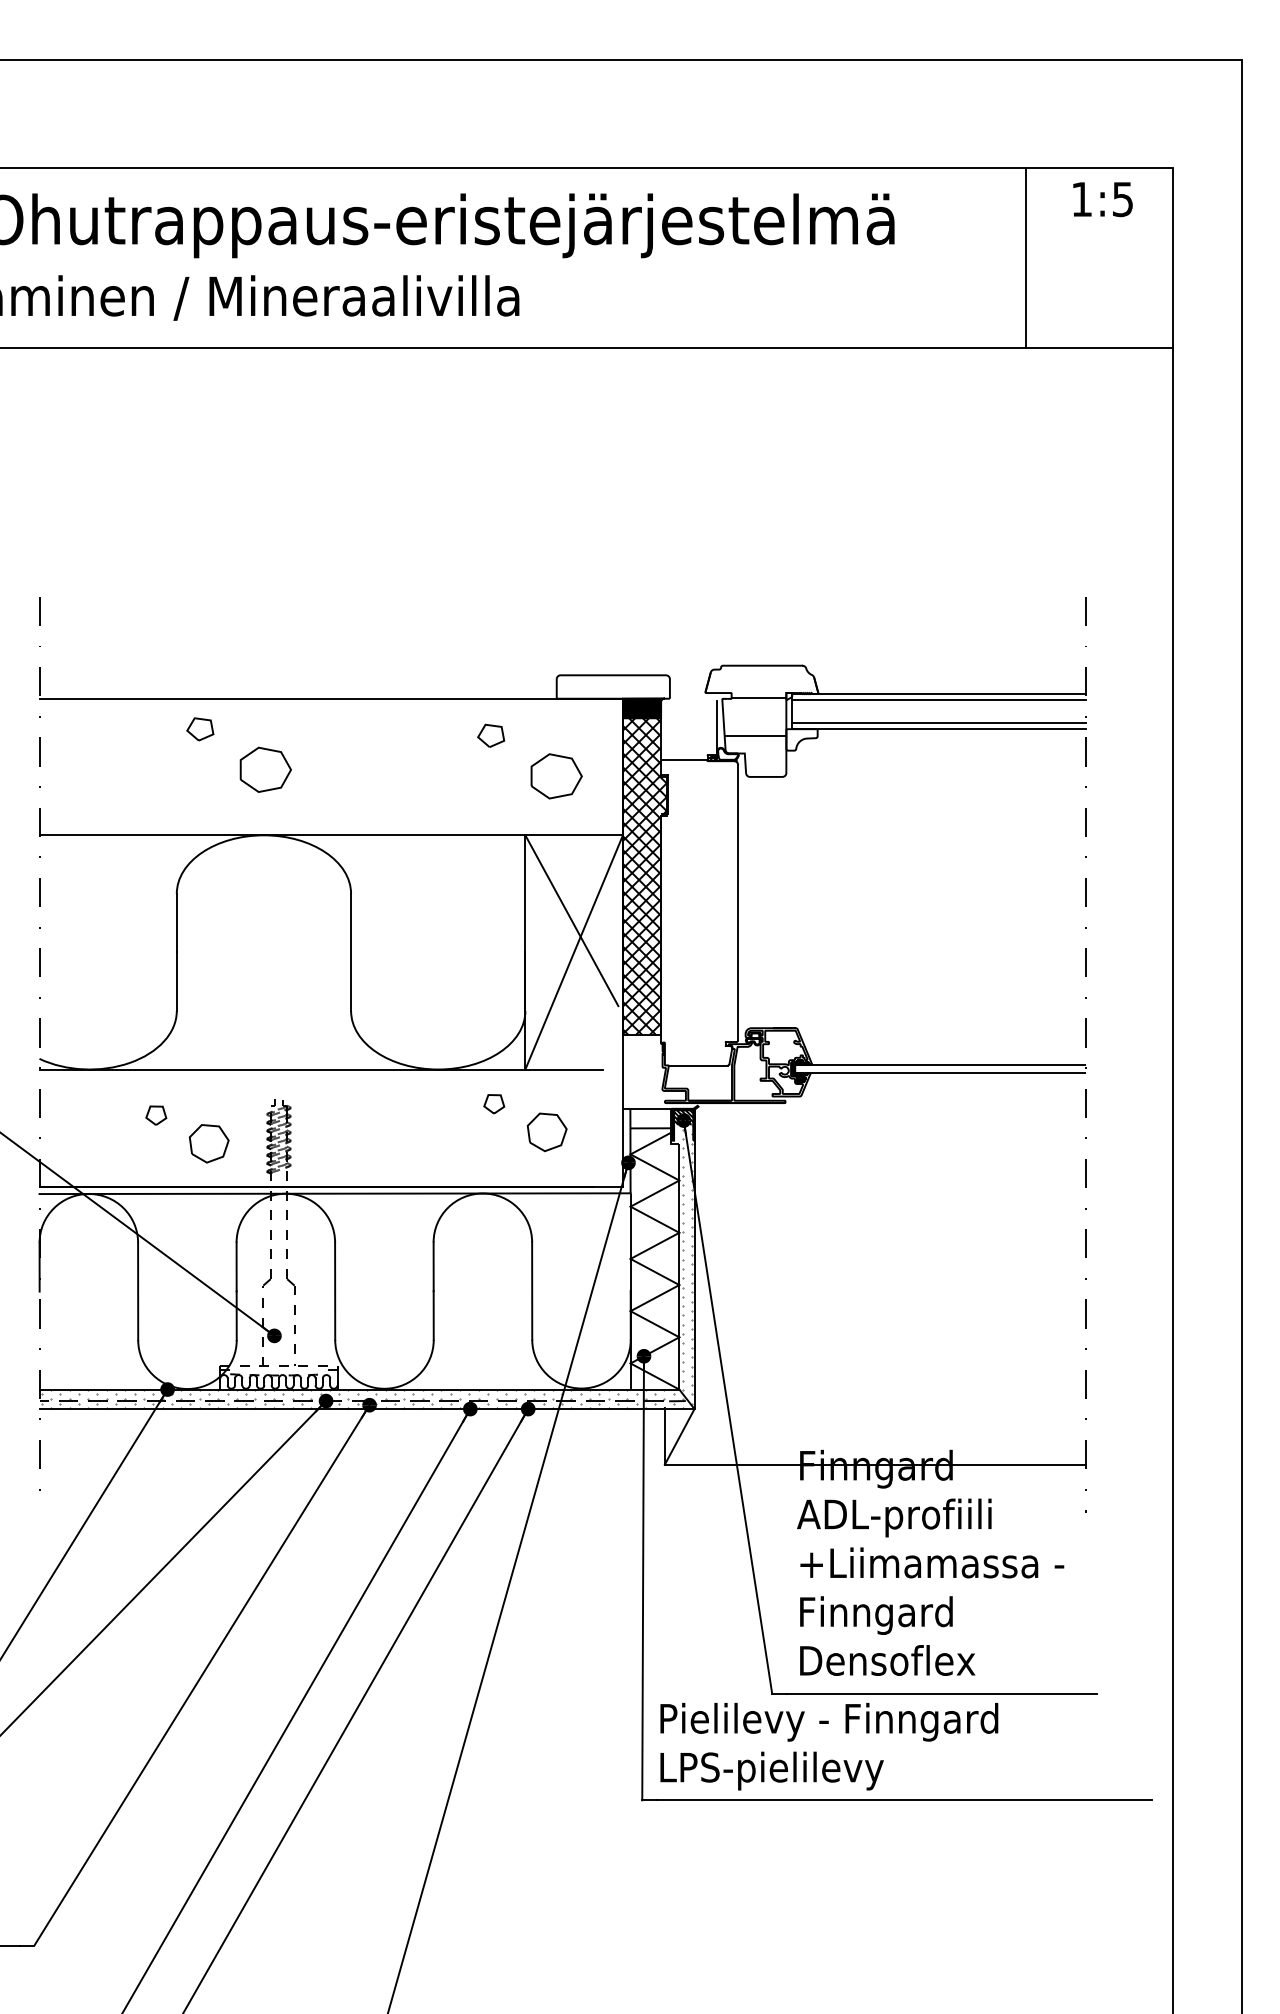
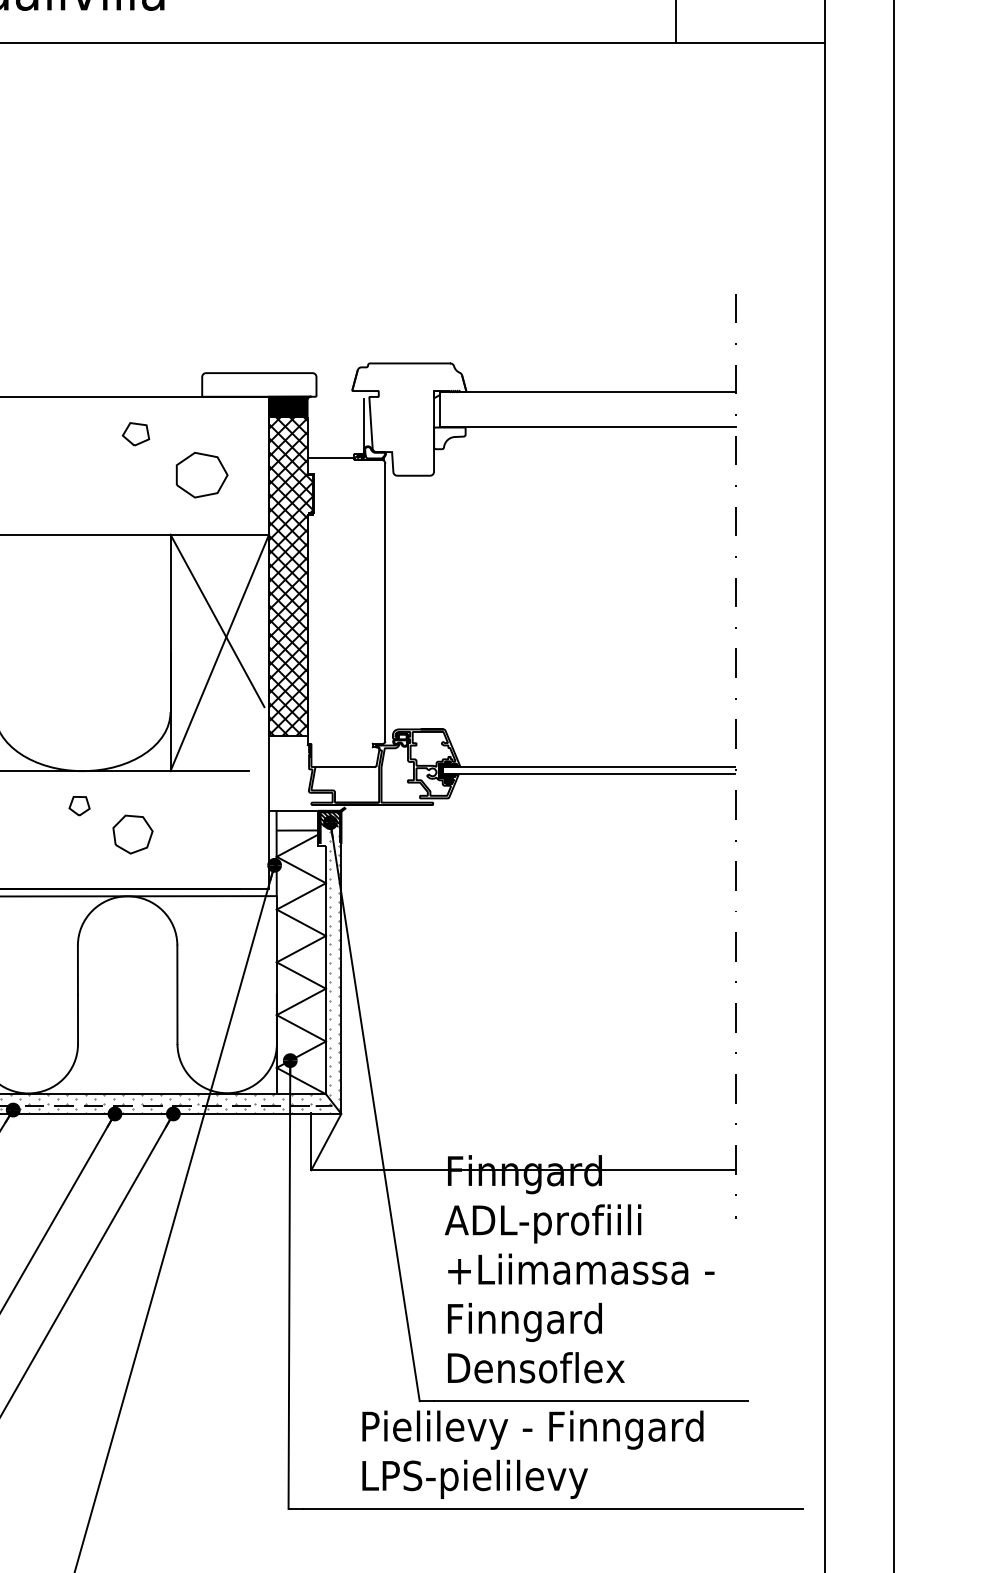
line: (758, 698) -> (405, 396), removed
line: (938, 699) -> (587, 397), removed
line: (938, 723) -> (587, 421), removed
line: (755, 736) -> (402, 434), removed
part: (525, 1123) -> (111, 825), moved
text: (829, 1746) -> (533, 1454), moved

